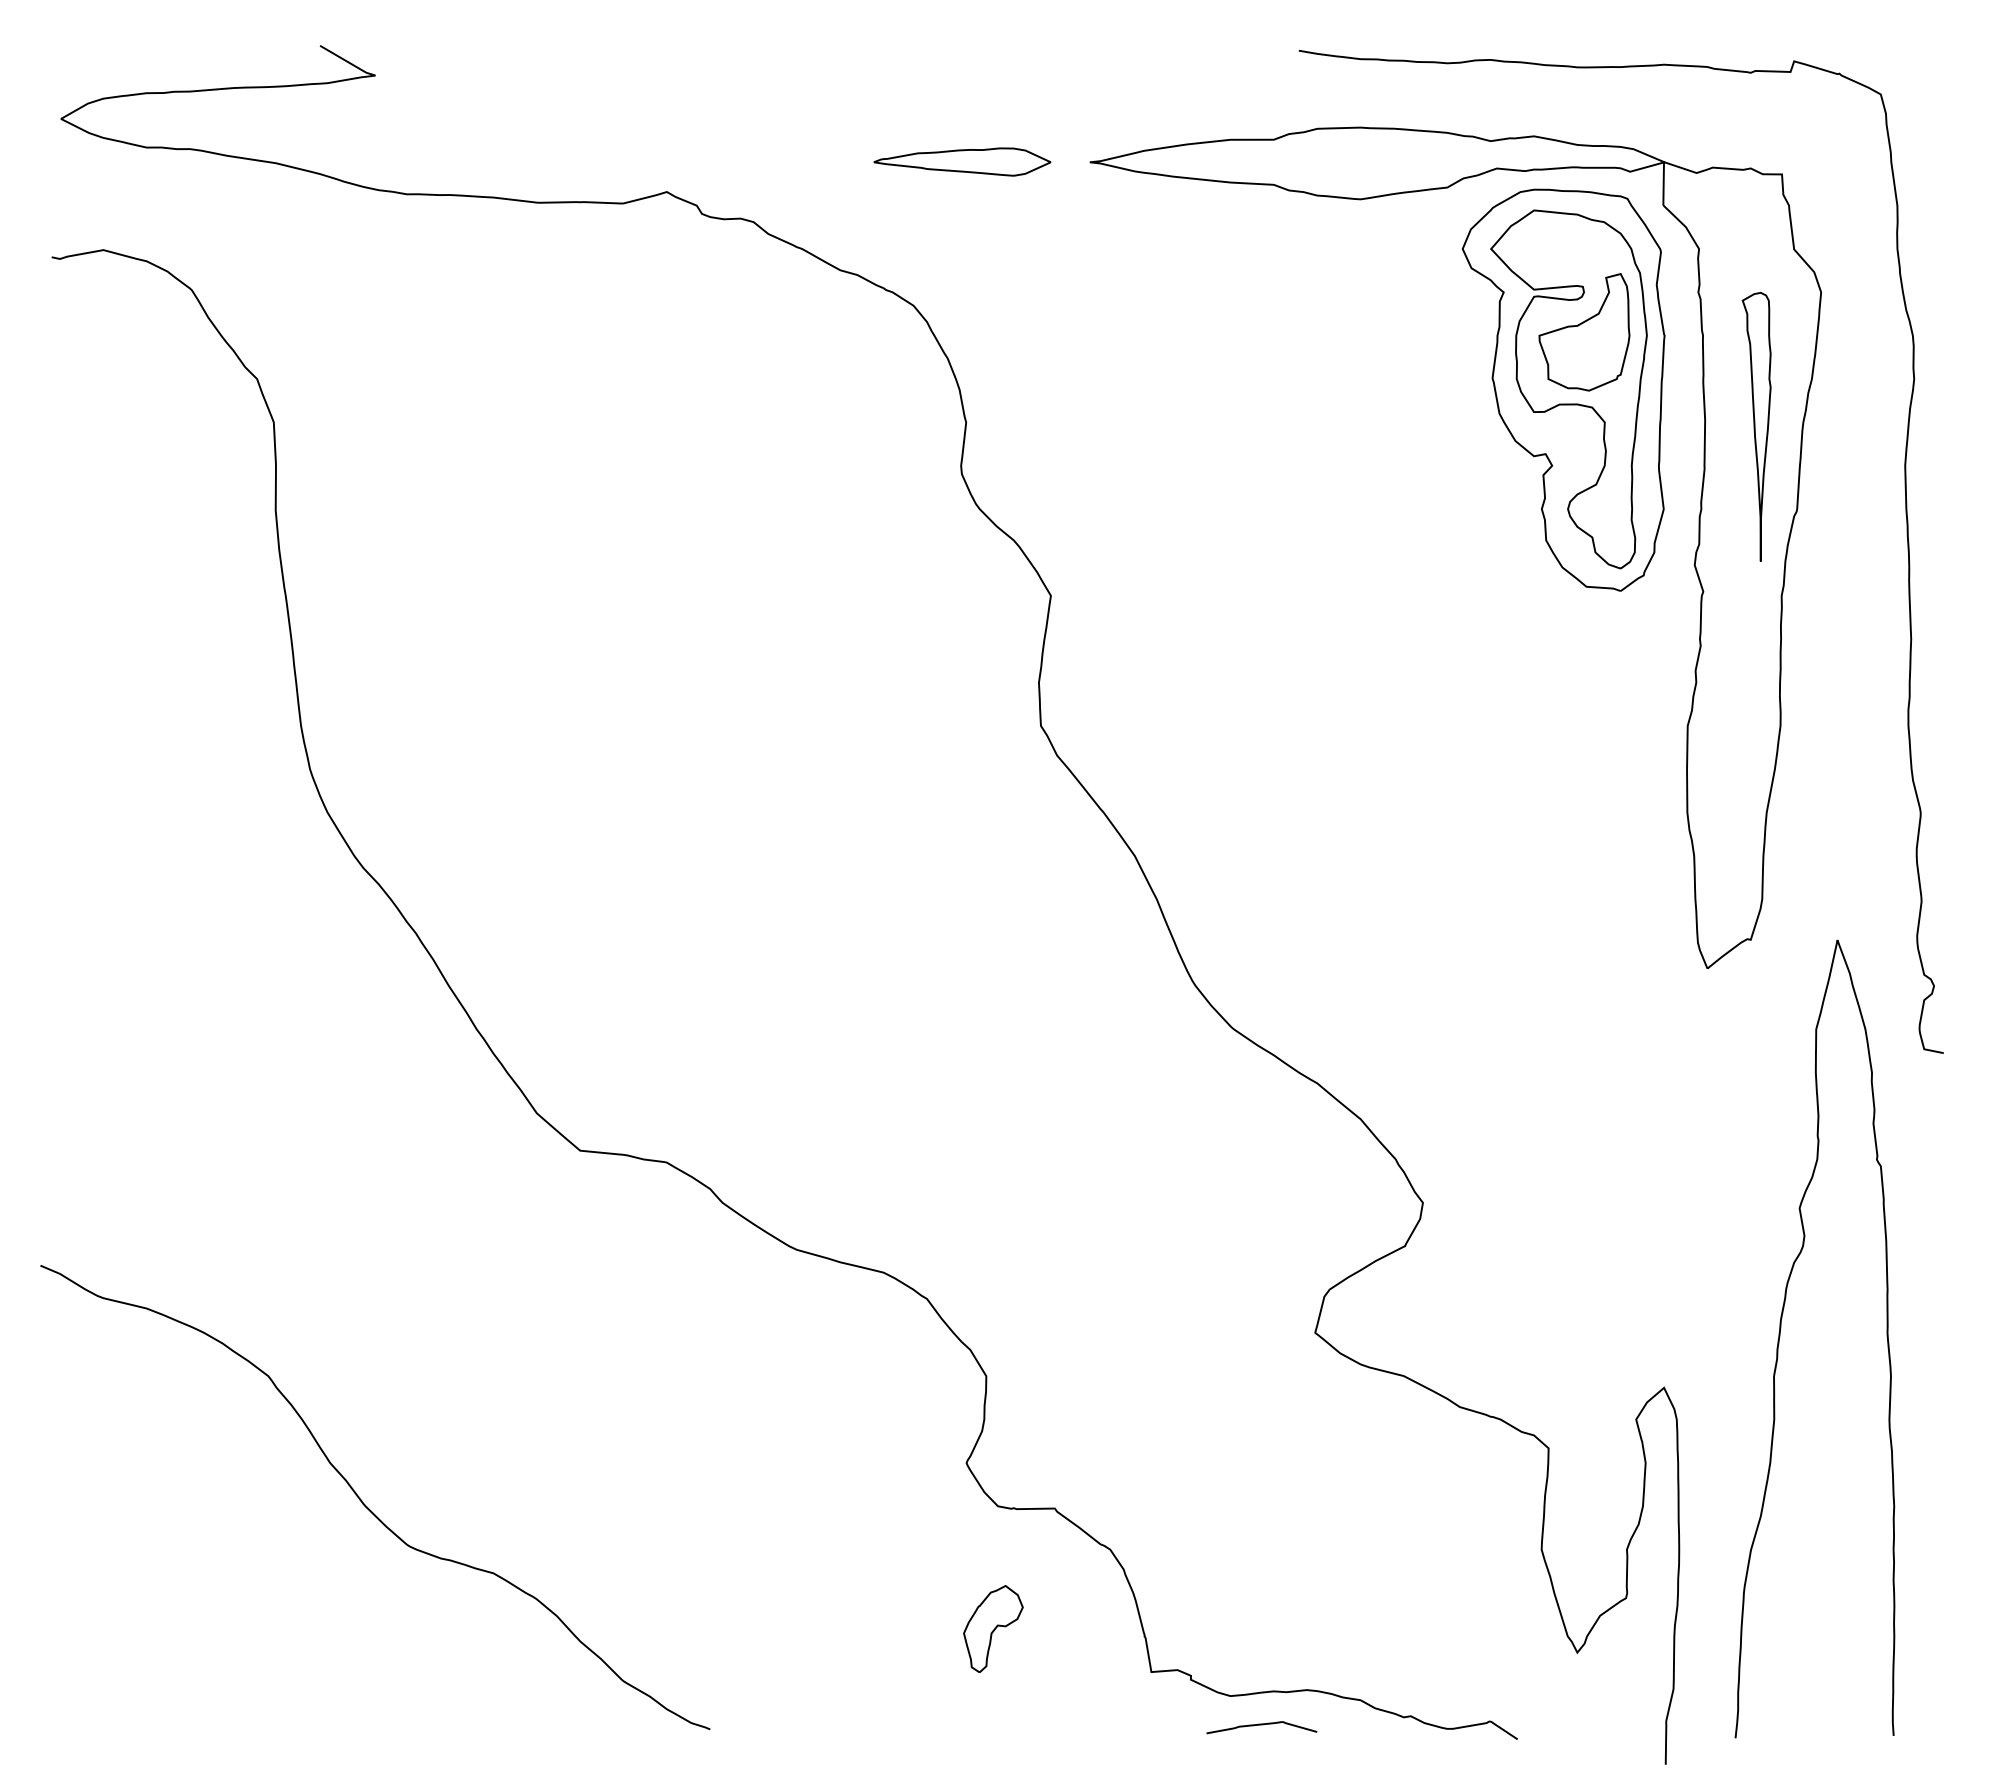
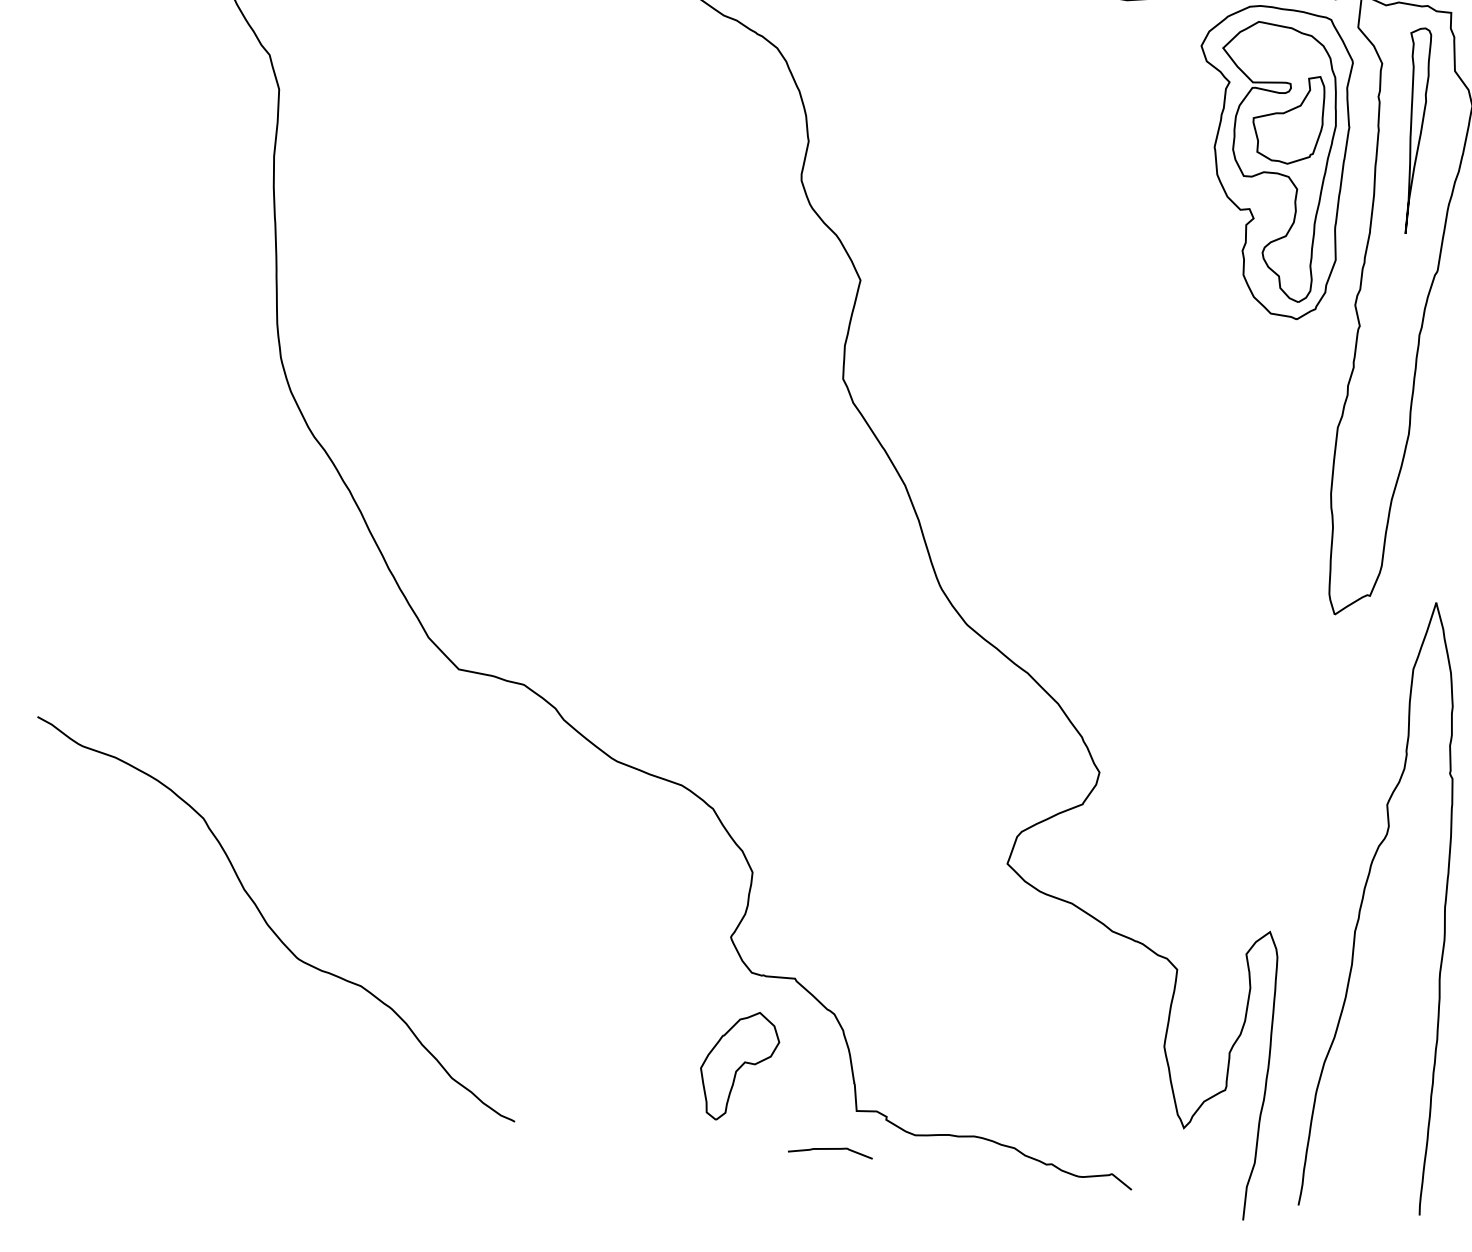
part: (1756, 426) -> (1412, 130), moved
part: (993, 1628) -> (739, 1065), size x1.67
curve: (1261, 1725) -> (830, 1149), moved

